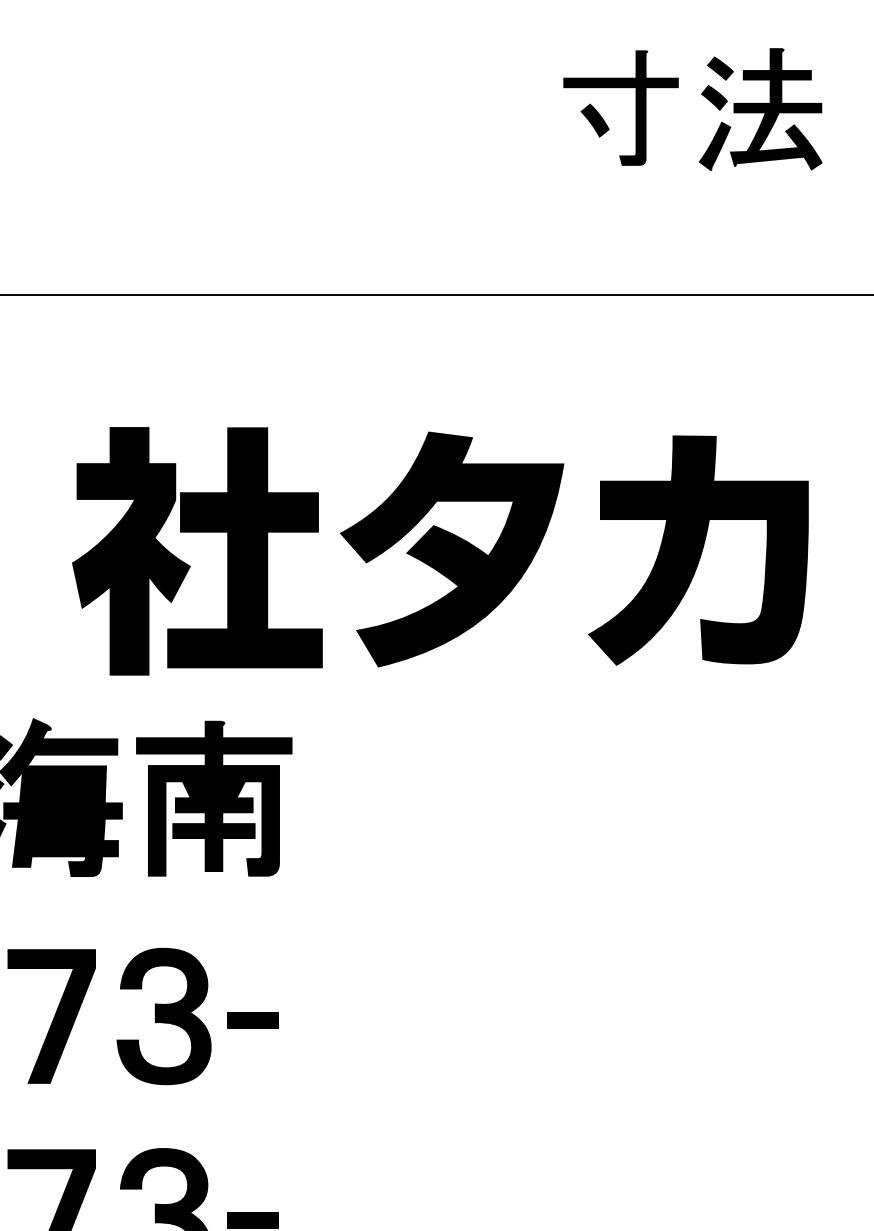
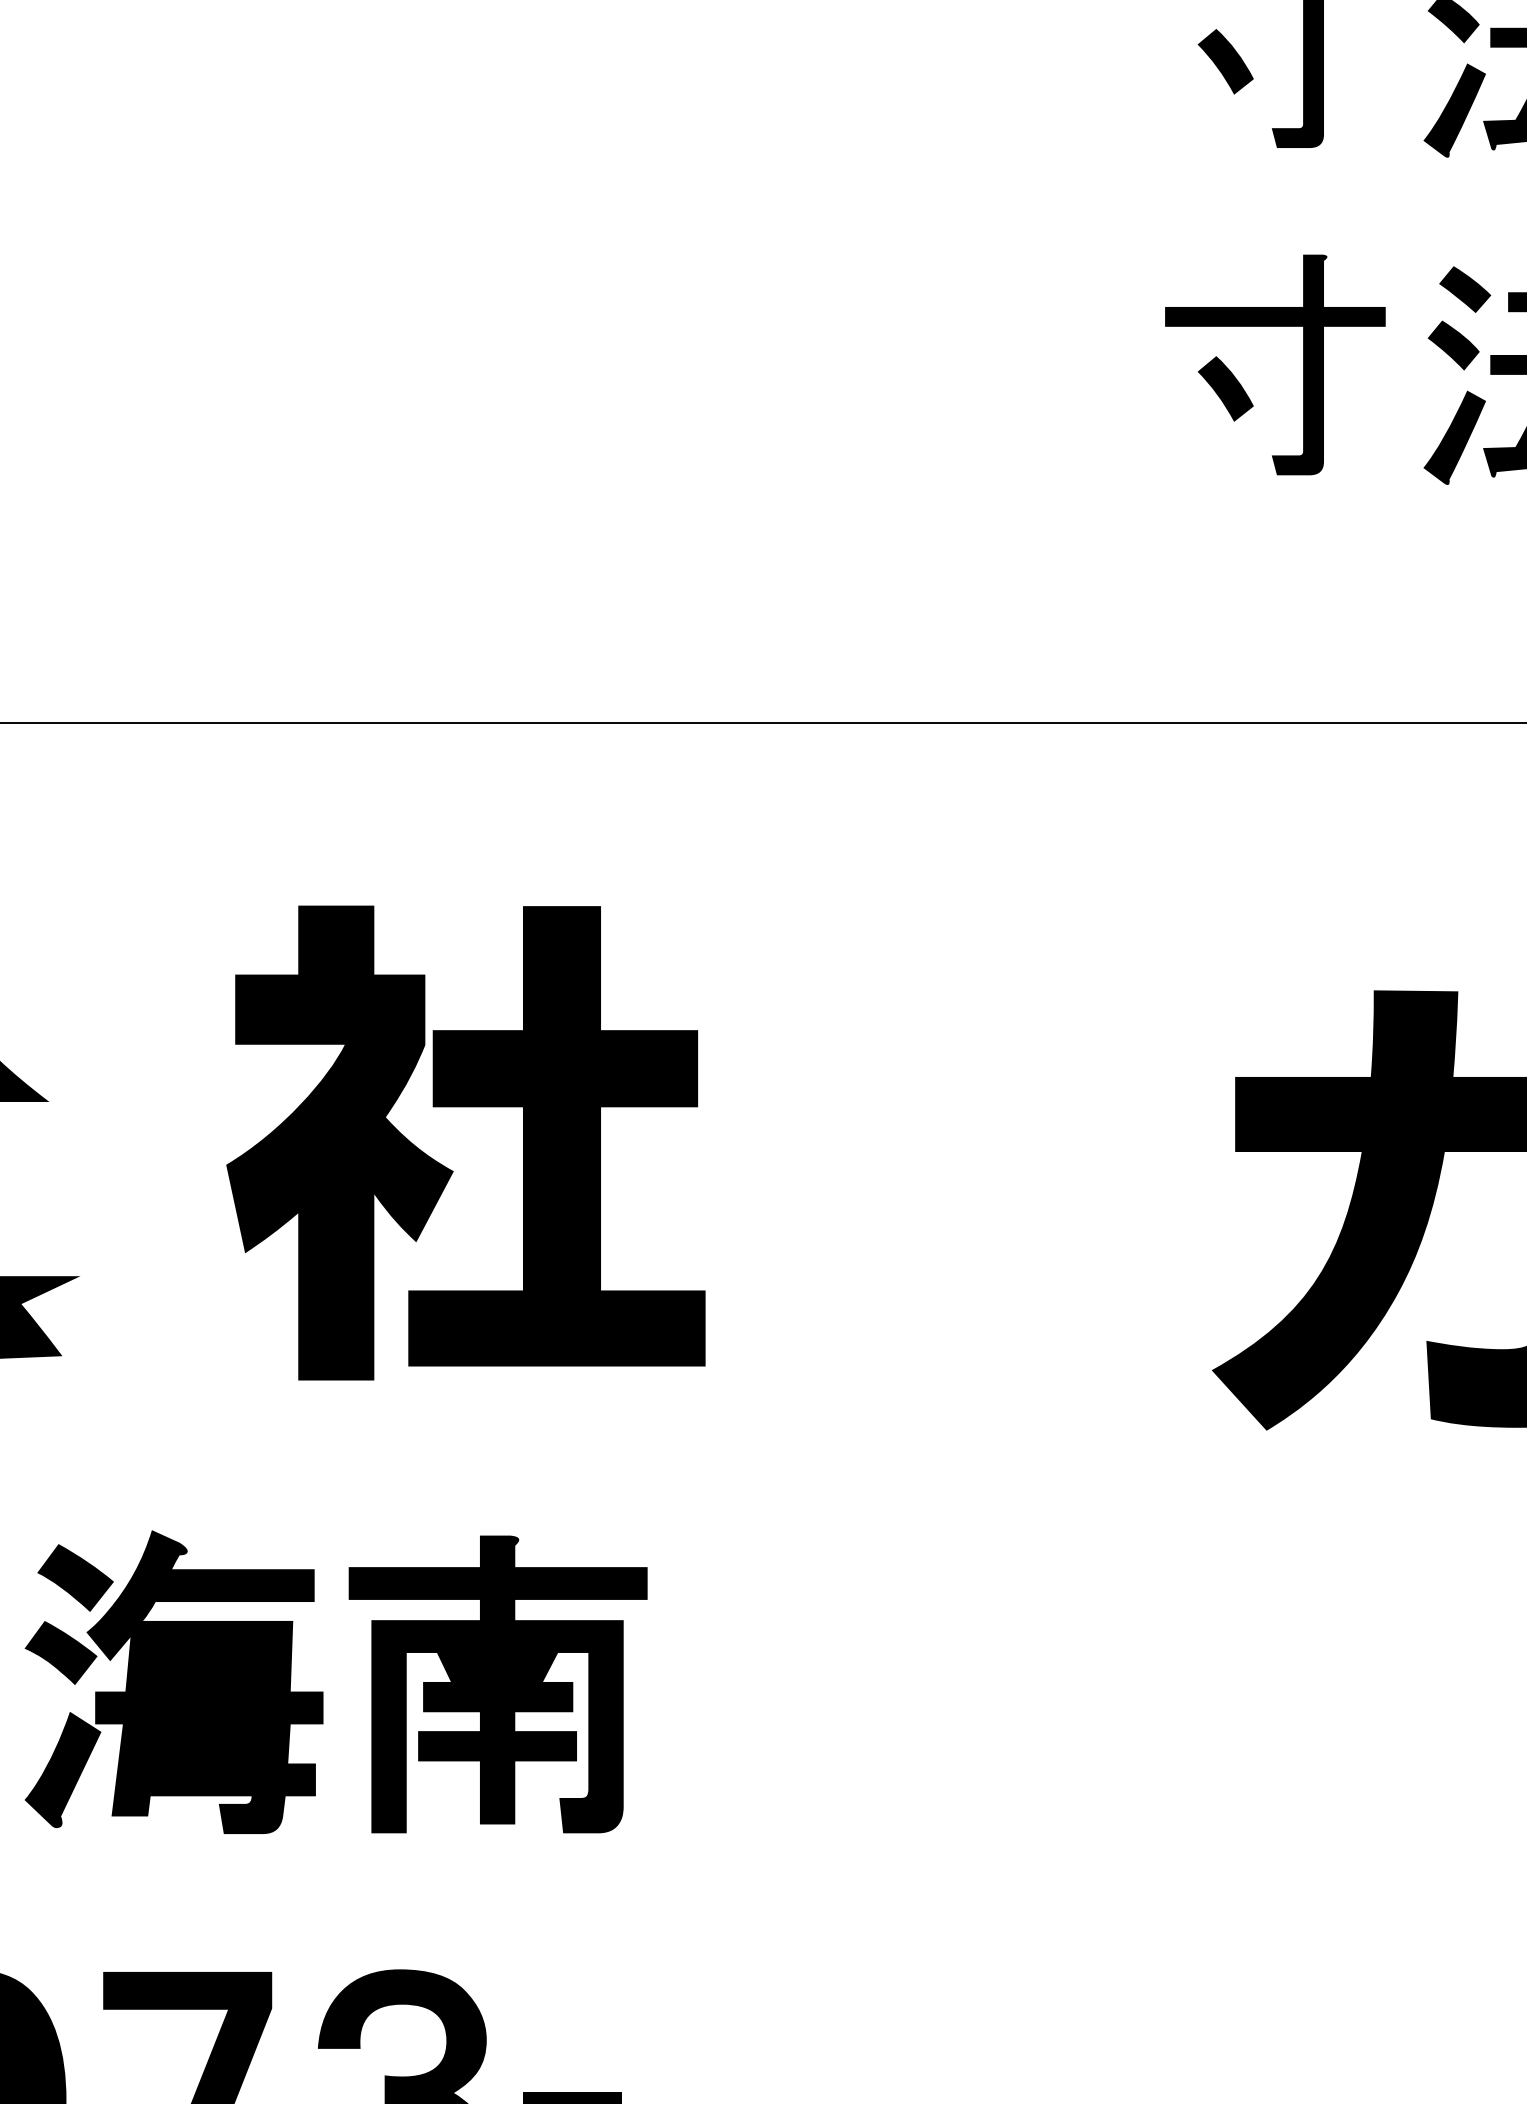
part: (452, 549) -> (953, 1208), removed
part: (190, 565) -> (452, 1170), moved

